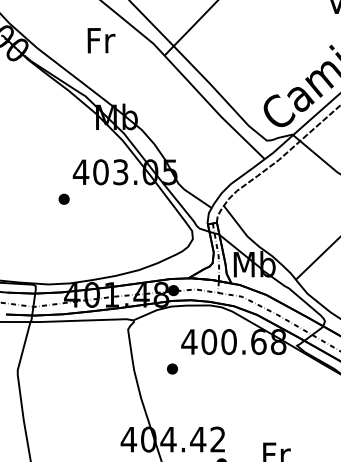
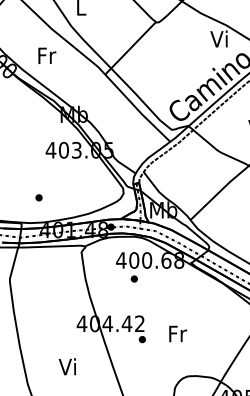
text: (101, 40) -> (47, 55), moved
part: (63, 198) -> (38, 197), moved
part: (171, 368) -> (133, 278), moved

